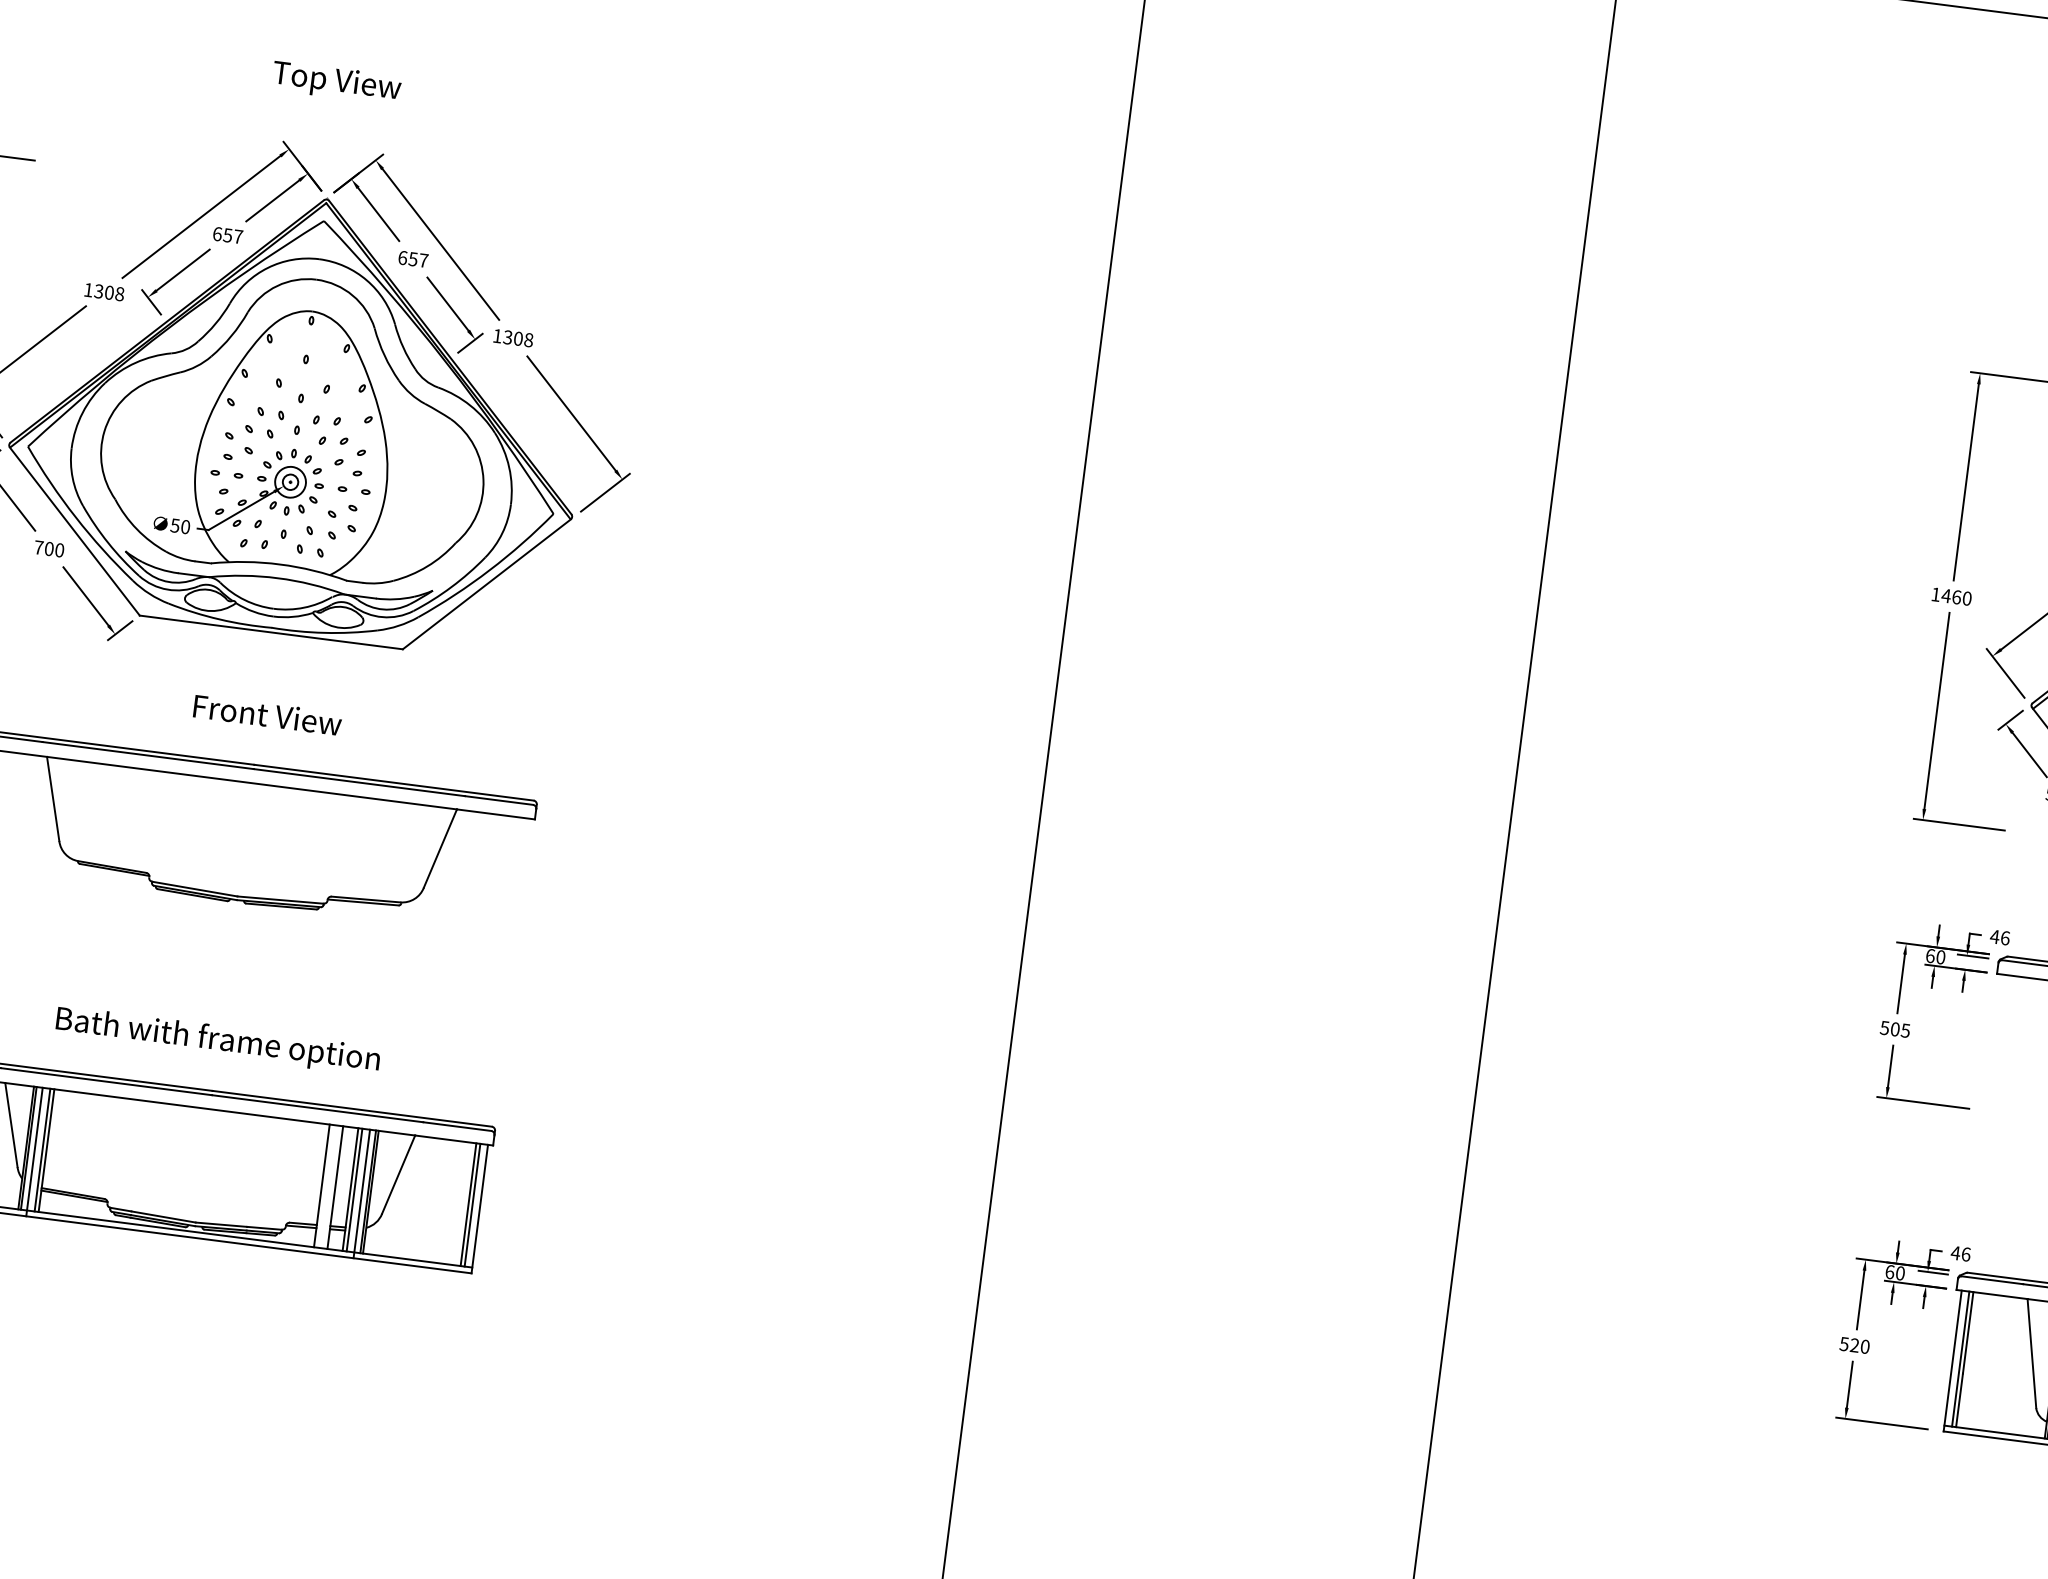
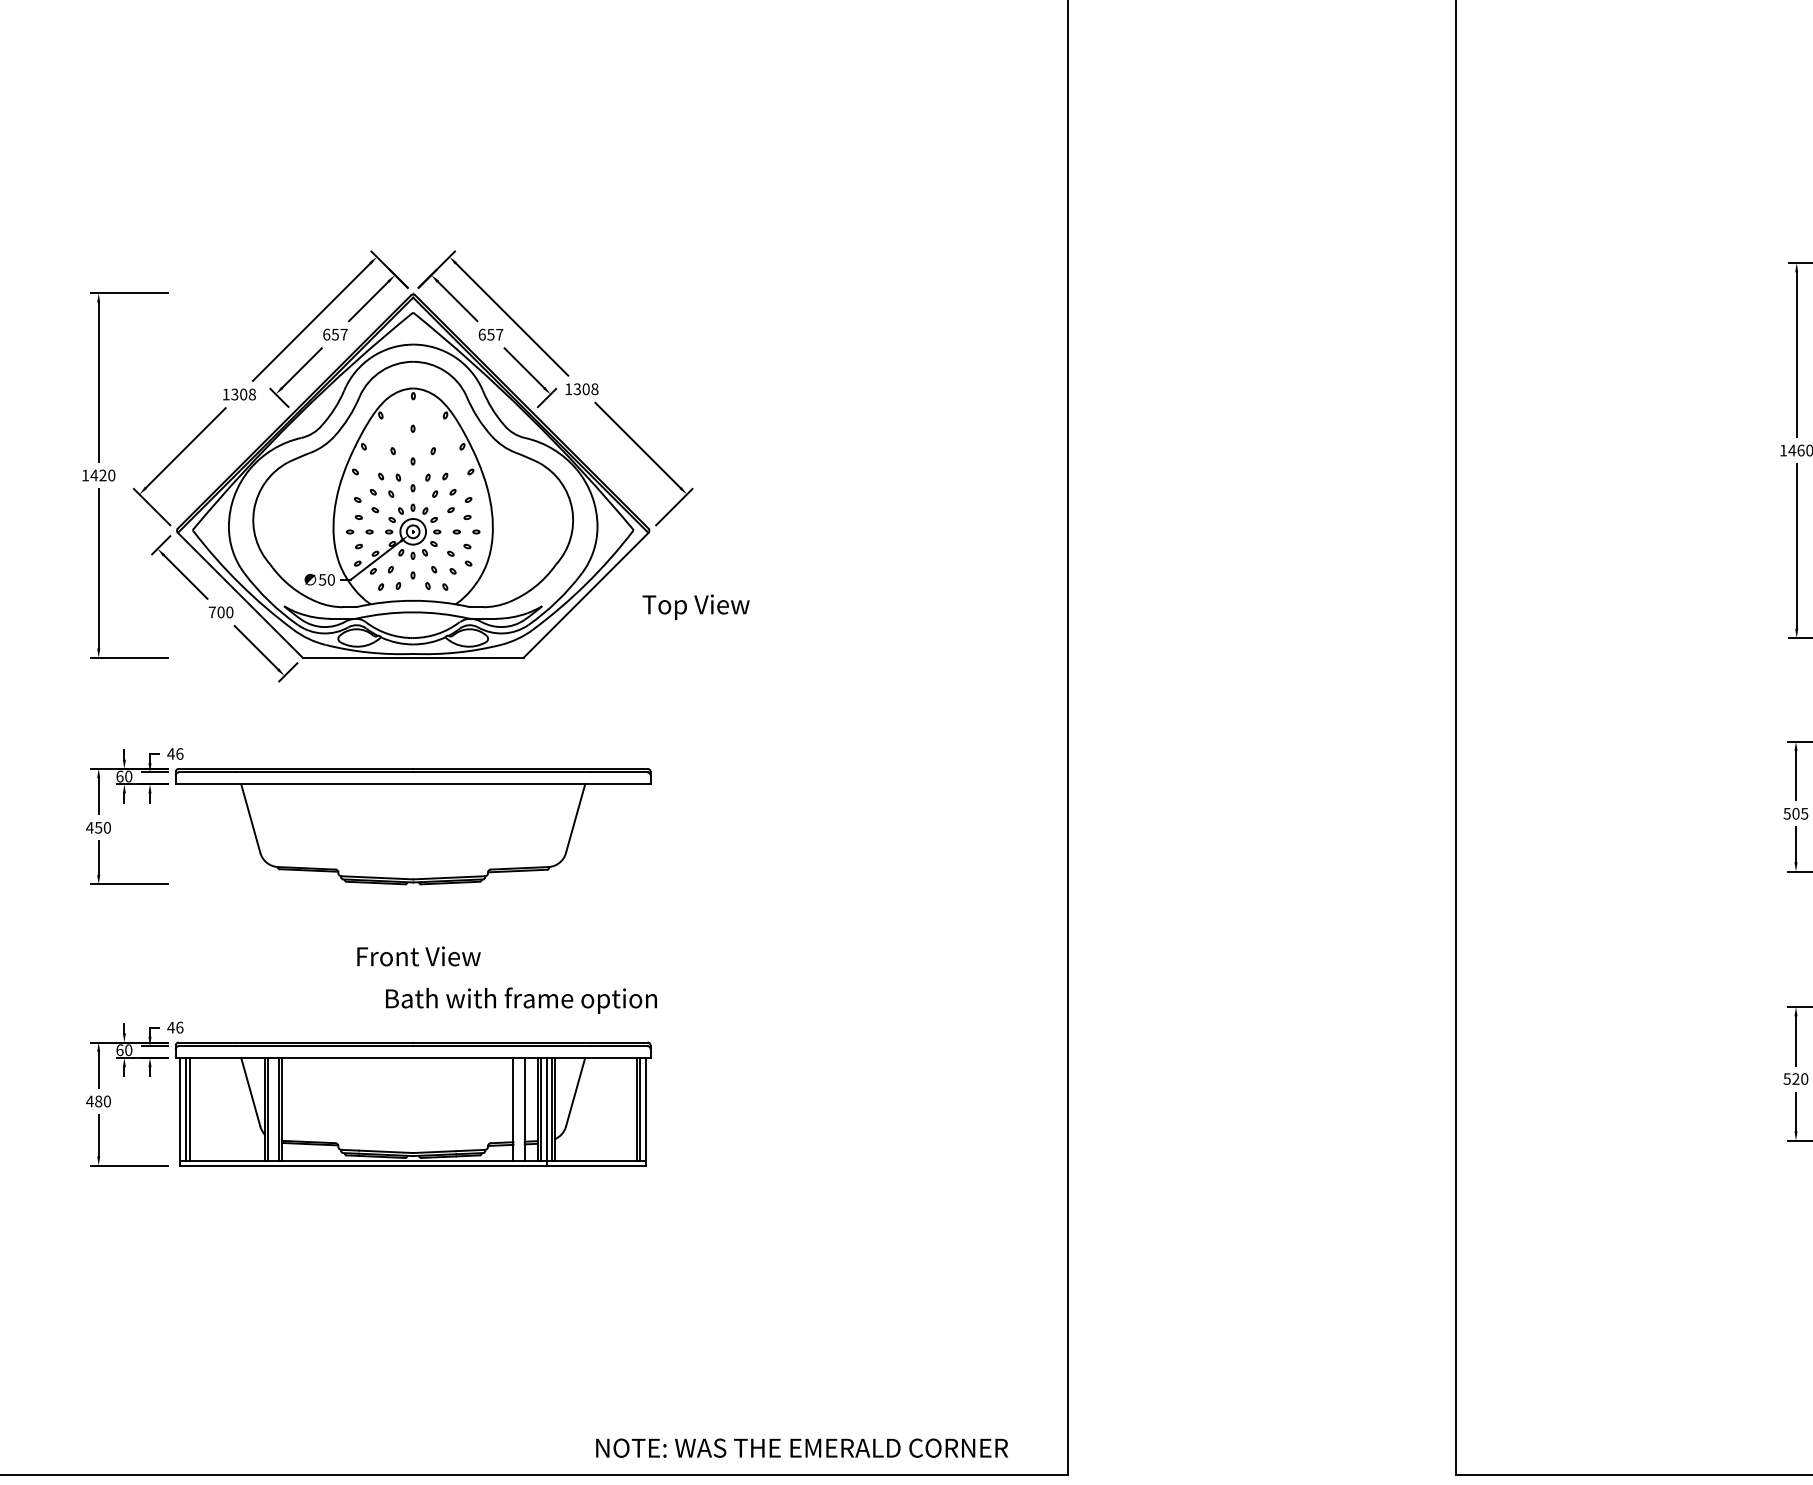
text: (336, 81) -> (695, 606), moved
text: (267, 715) -> (418, 956), moved
text: (218, 1040) -> (521, 1000), moved
line: (34, 1151) -> (272, 1111), removed

